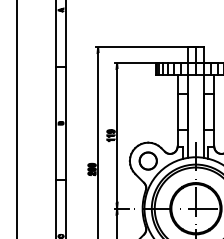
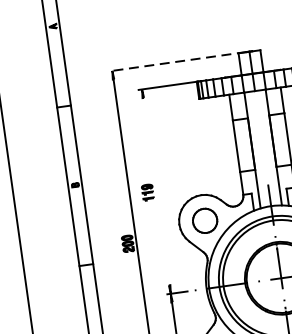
line: (144, 46) -> (177, 61), solid -> dashed
line: (117, 135) -> (156, 191), removed

